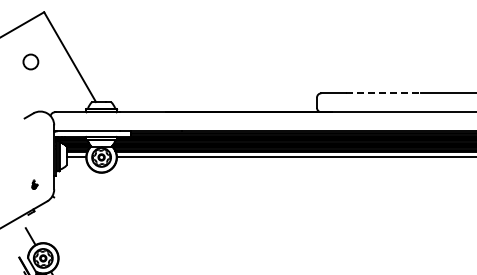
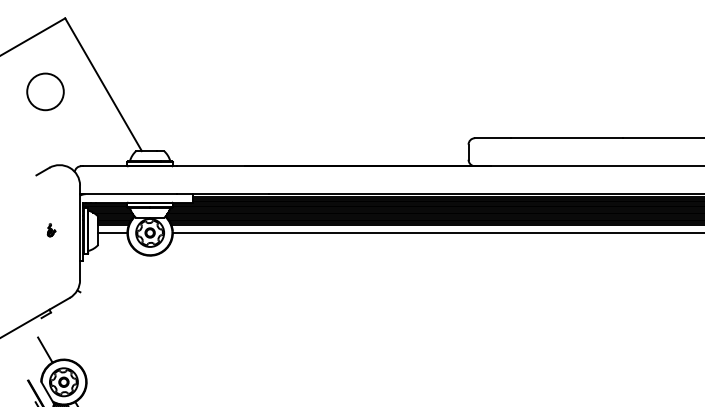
circle: (30, 61) -> (45, 91), size x1.67
line: (383, 93) -> (566, 138), dashed -> solid
part: (34, 184) -> (50, 230), moved

